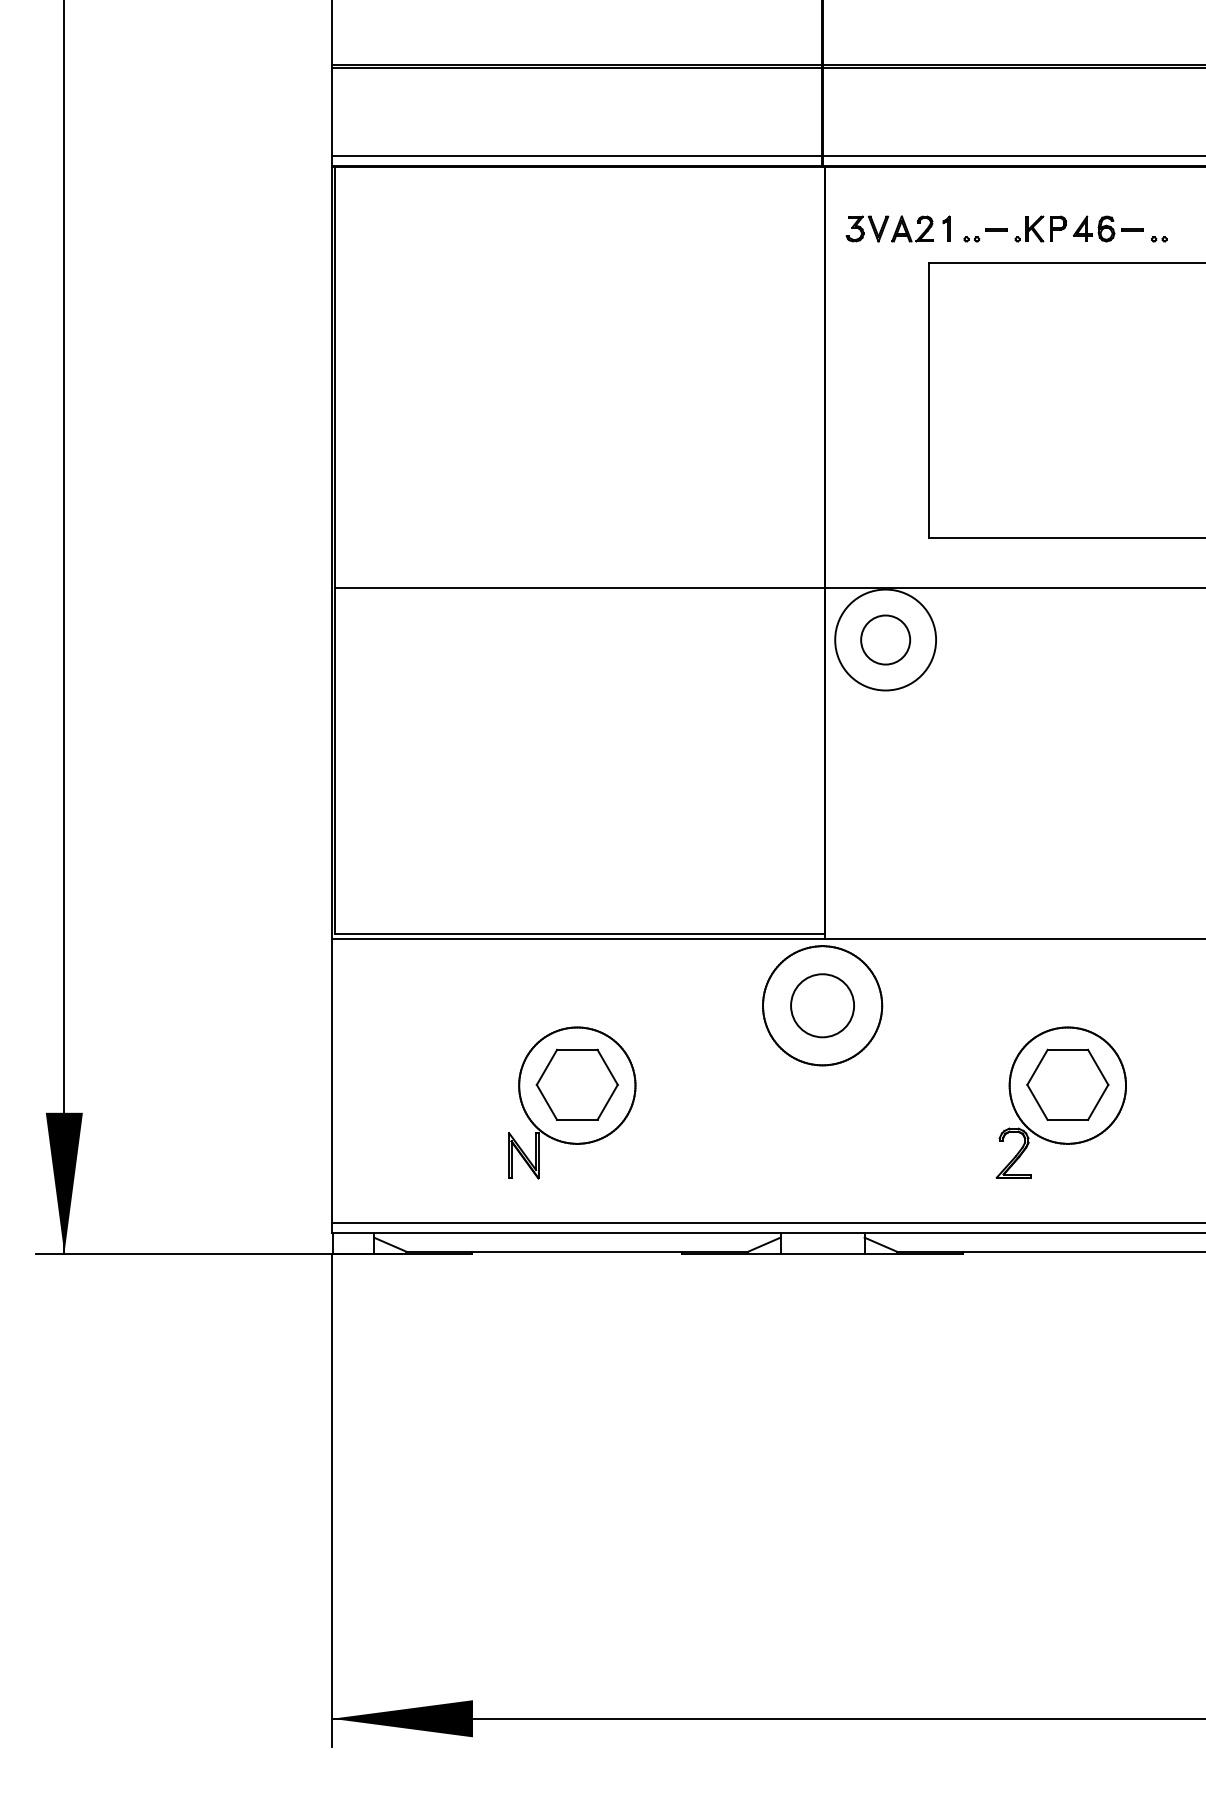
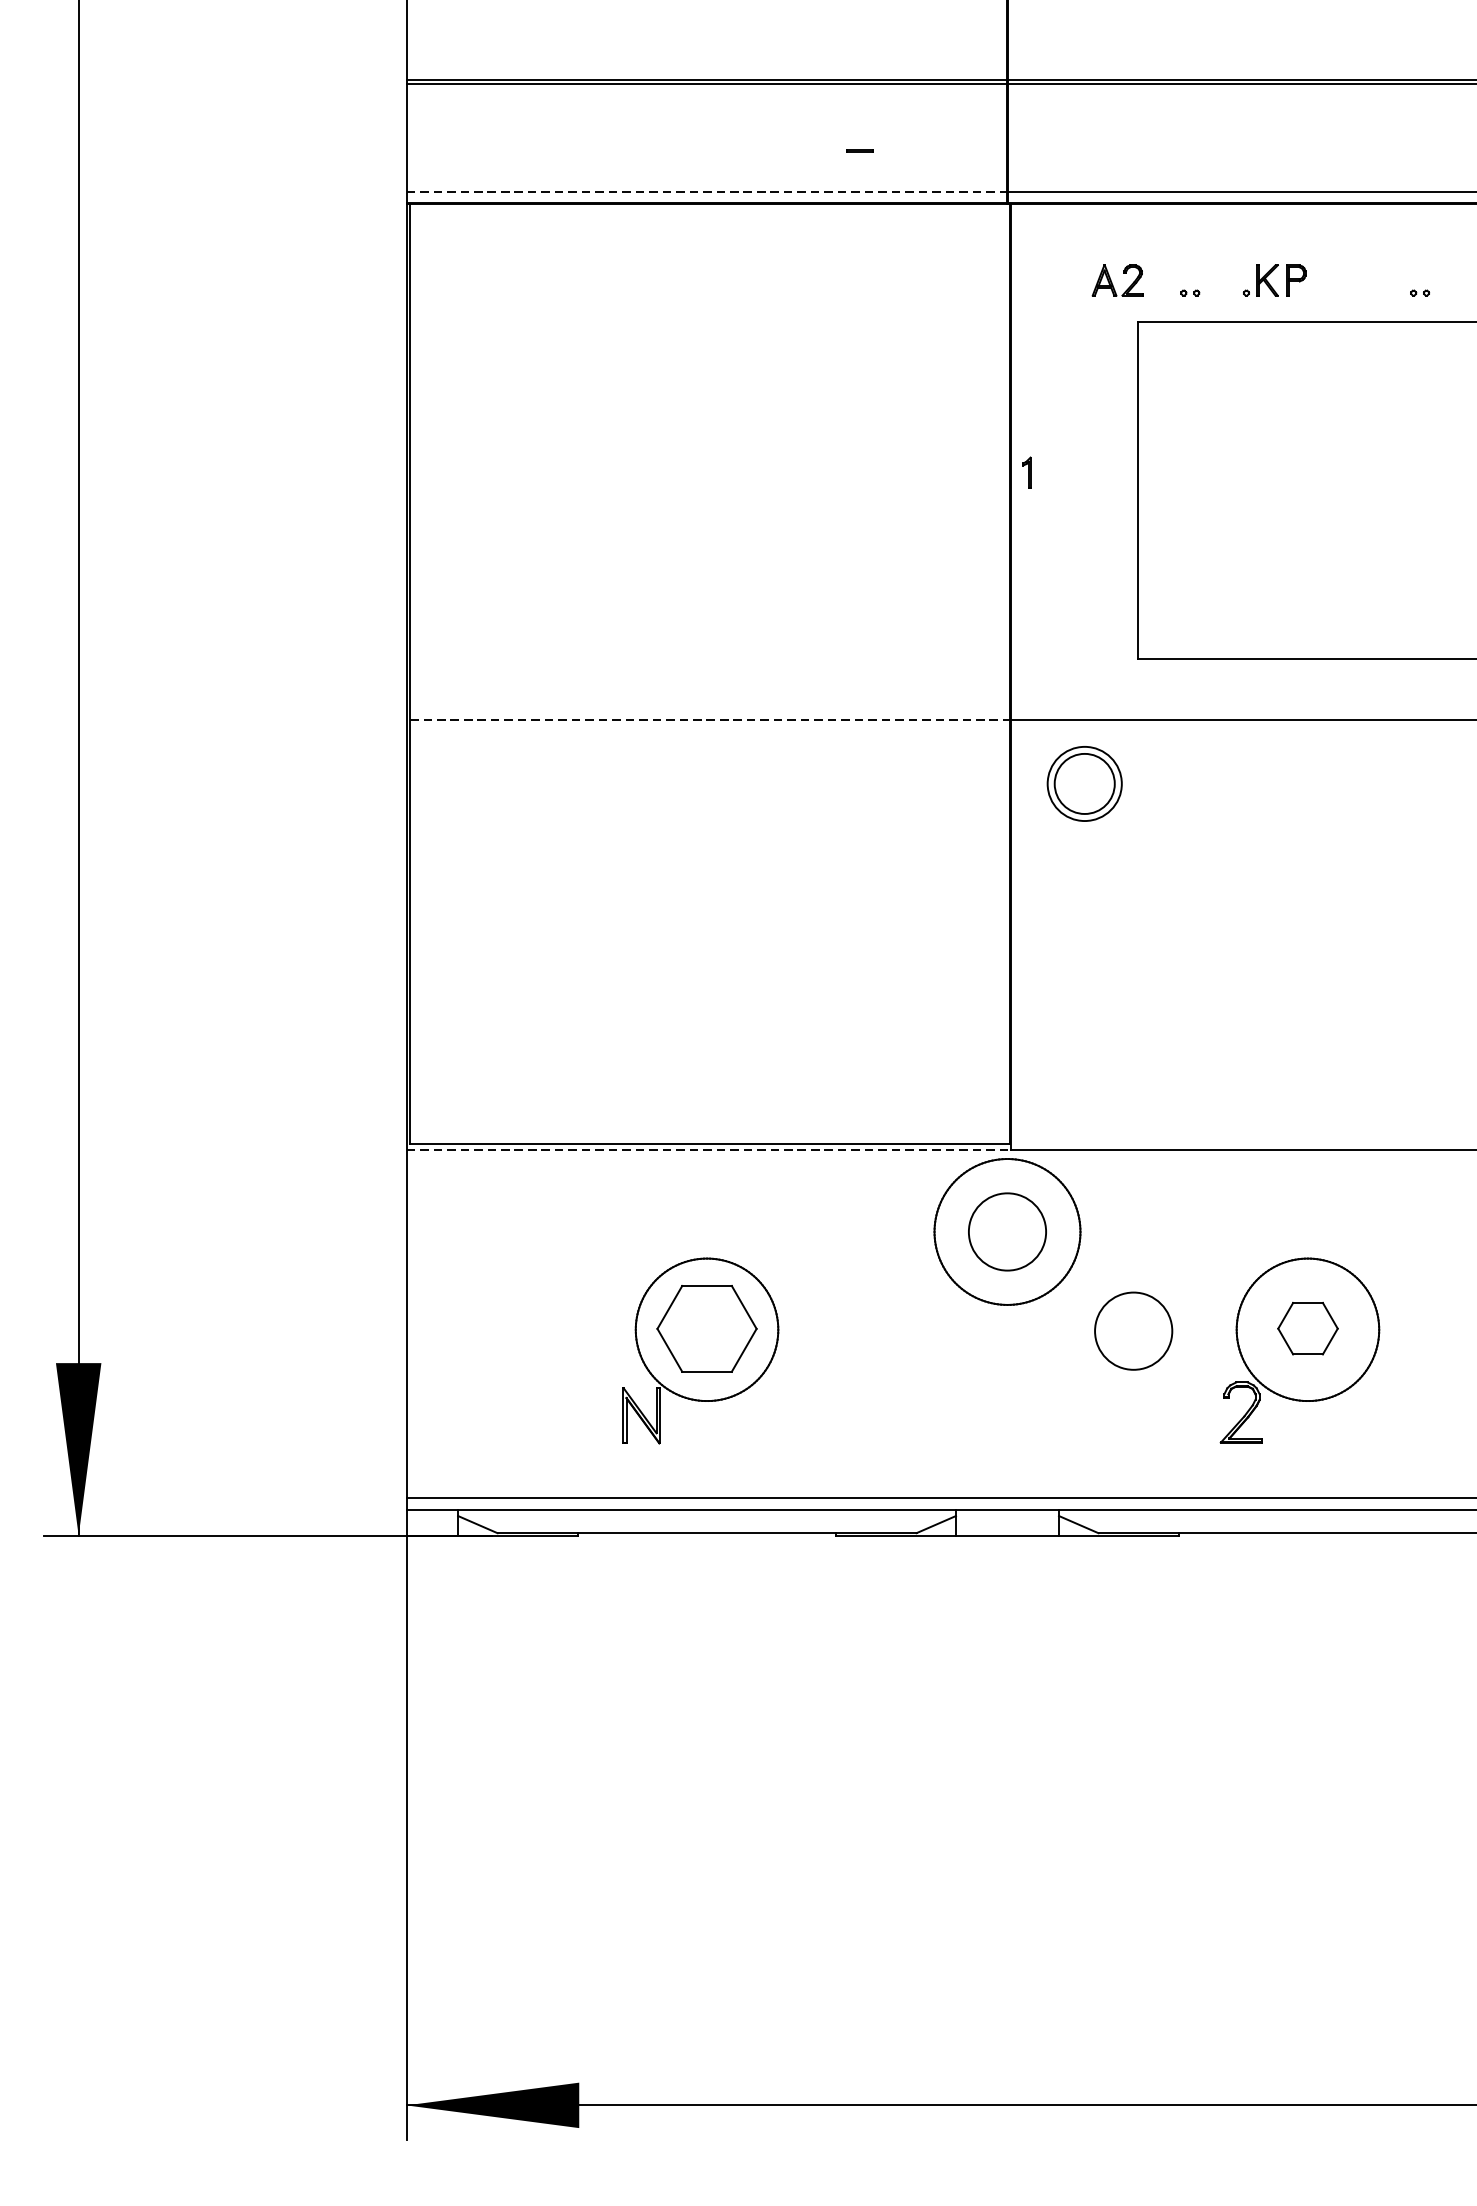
line: (576, 156) -> (706, 191), solid -> dashed
part: (867, 228) -> (1062, 279), removed
part: (946, 228) -> (1026, 472), moved
part: (1108, 228) -> (1357, 279), removed
line: (996, 229) -> (860, 149), moved
line: (579, 588) -> (709, 720), solid -> dashed
circle: (885, 639) -> (1084, 783), size x0.6
line: (578, 938) -> (708, 1149), solid -> dashed
part: (1067, 1084) -> (1307, 1328), size x0.6
circle: (925, 1086) -> (1133, 1330), added

